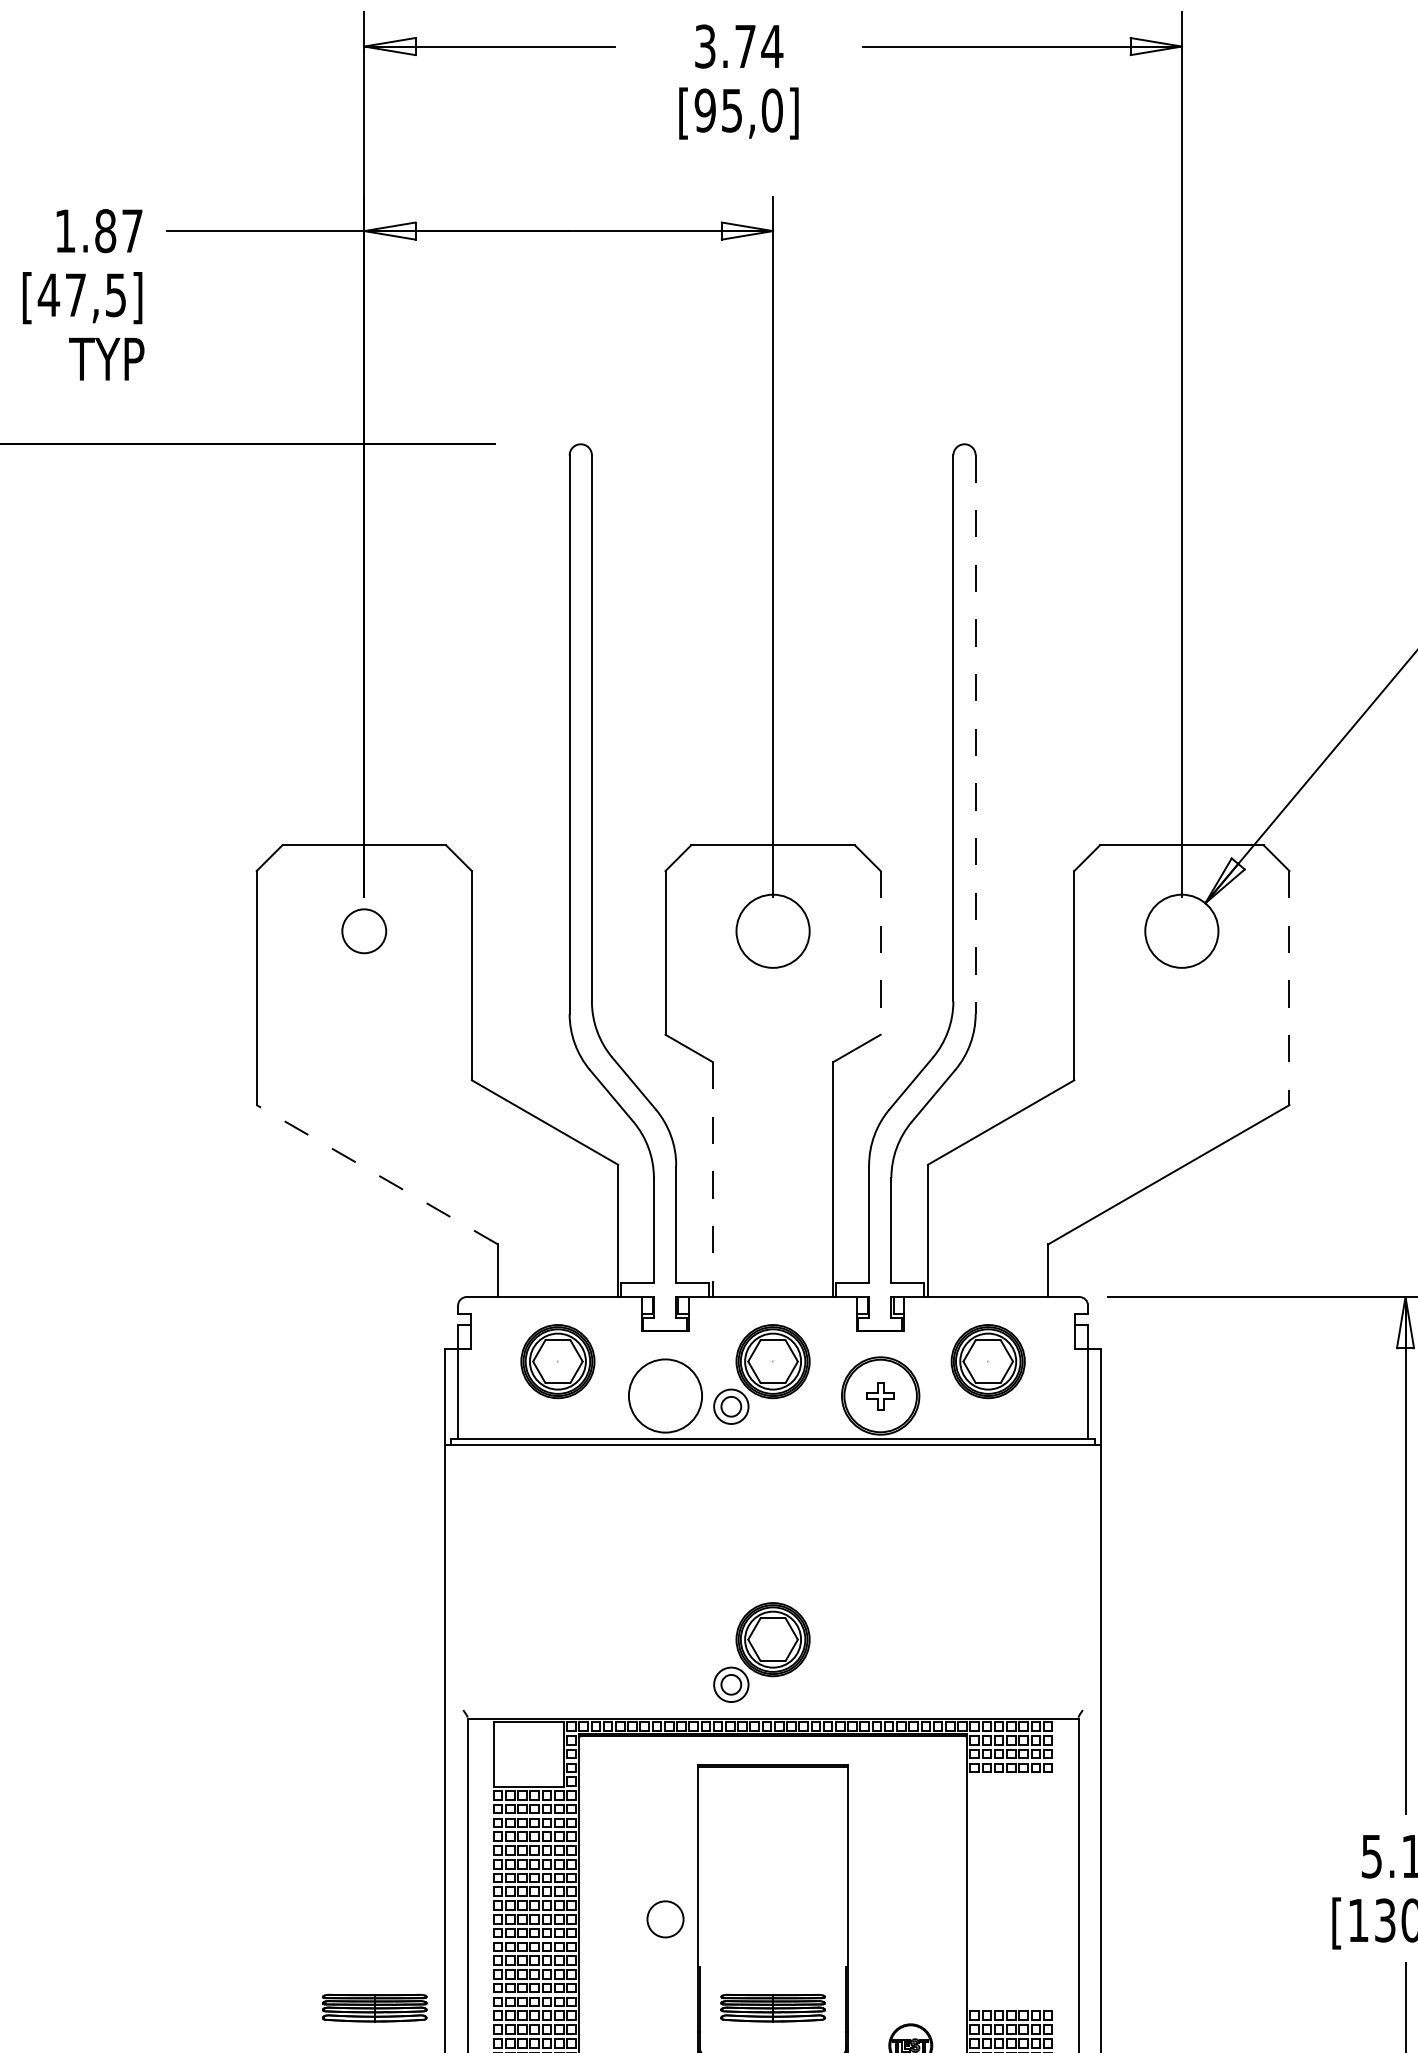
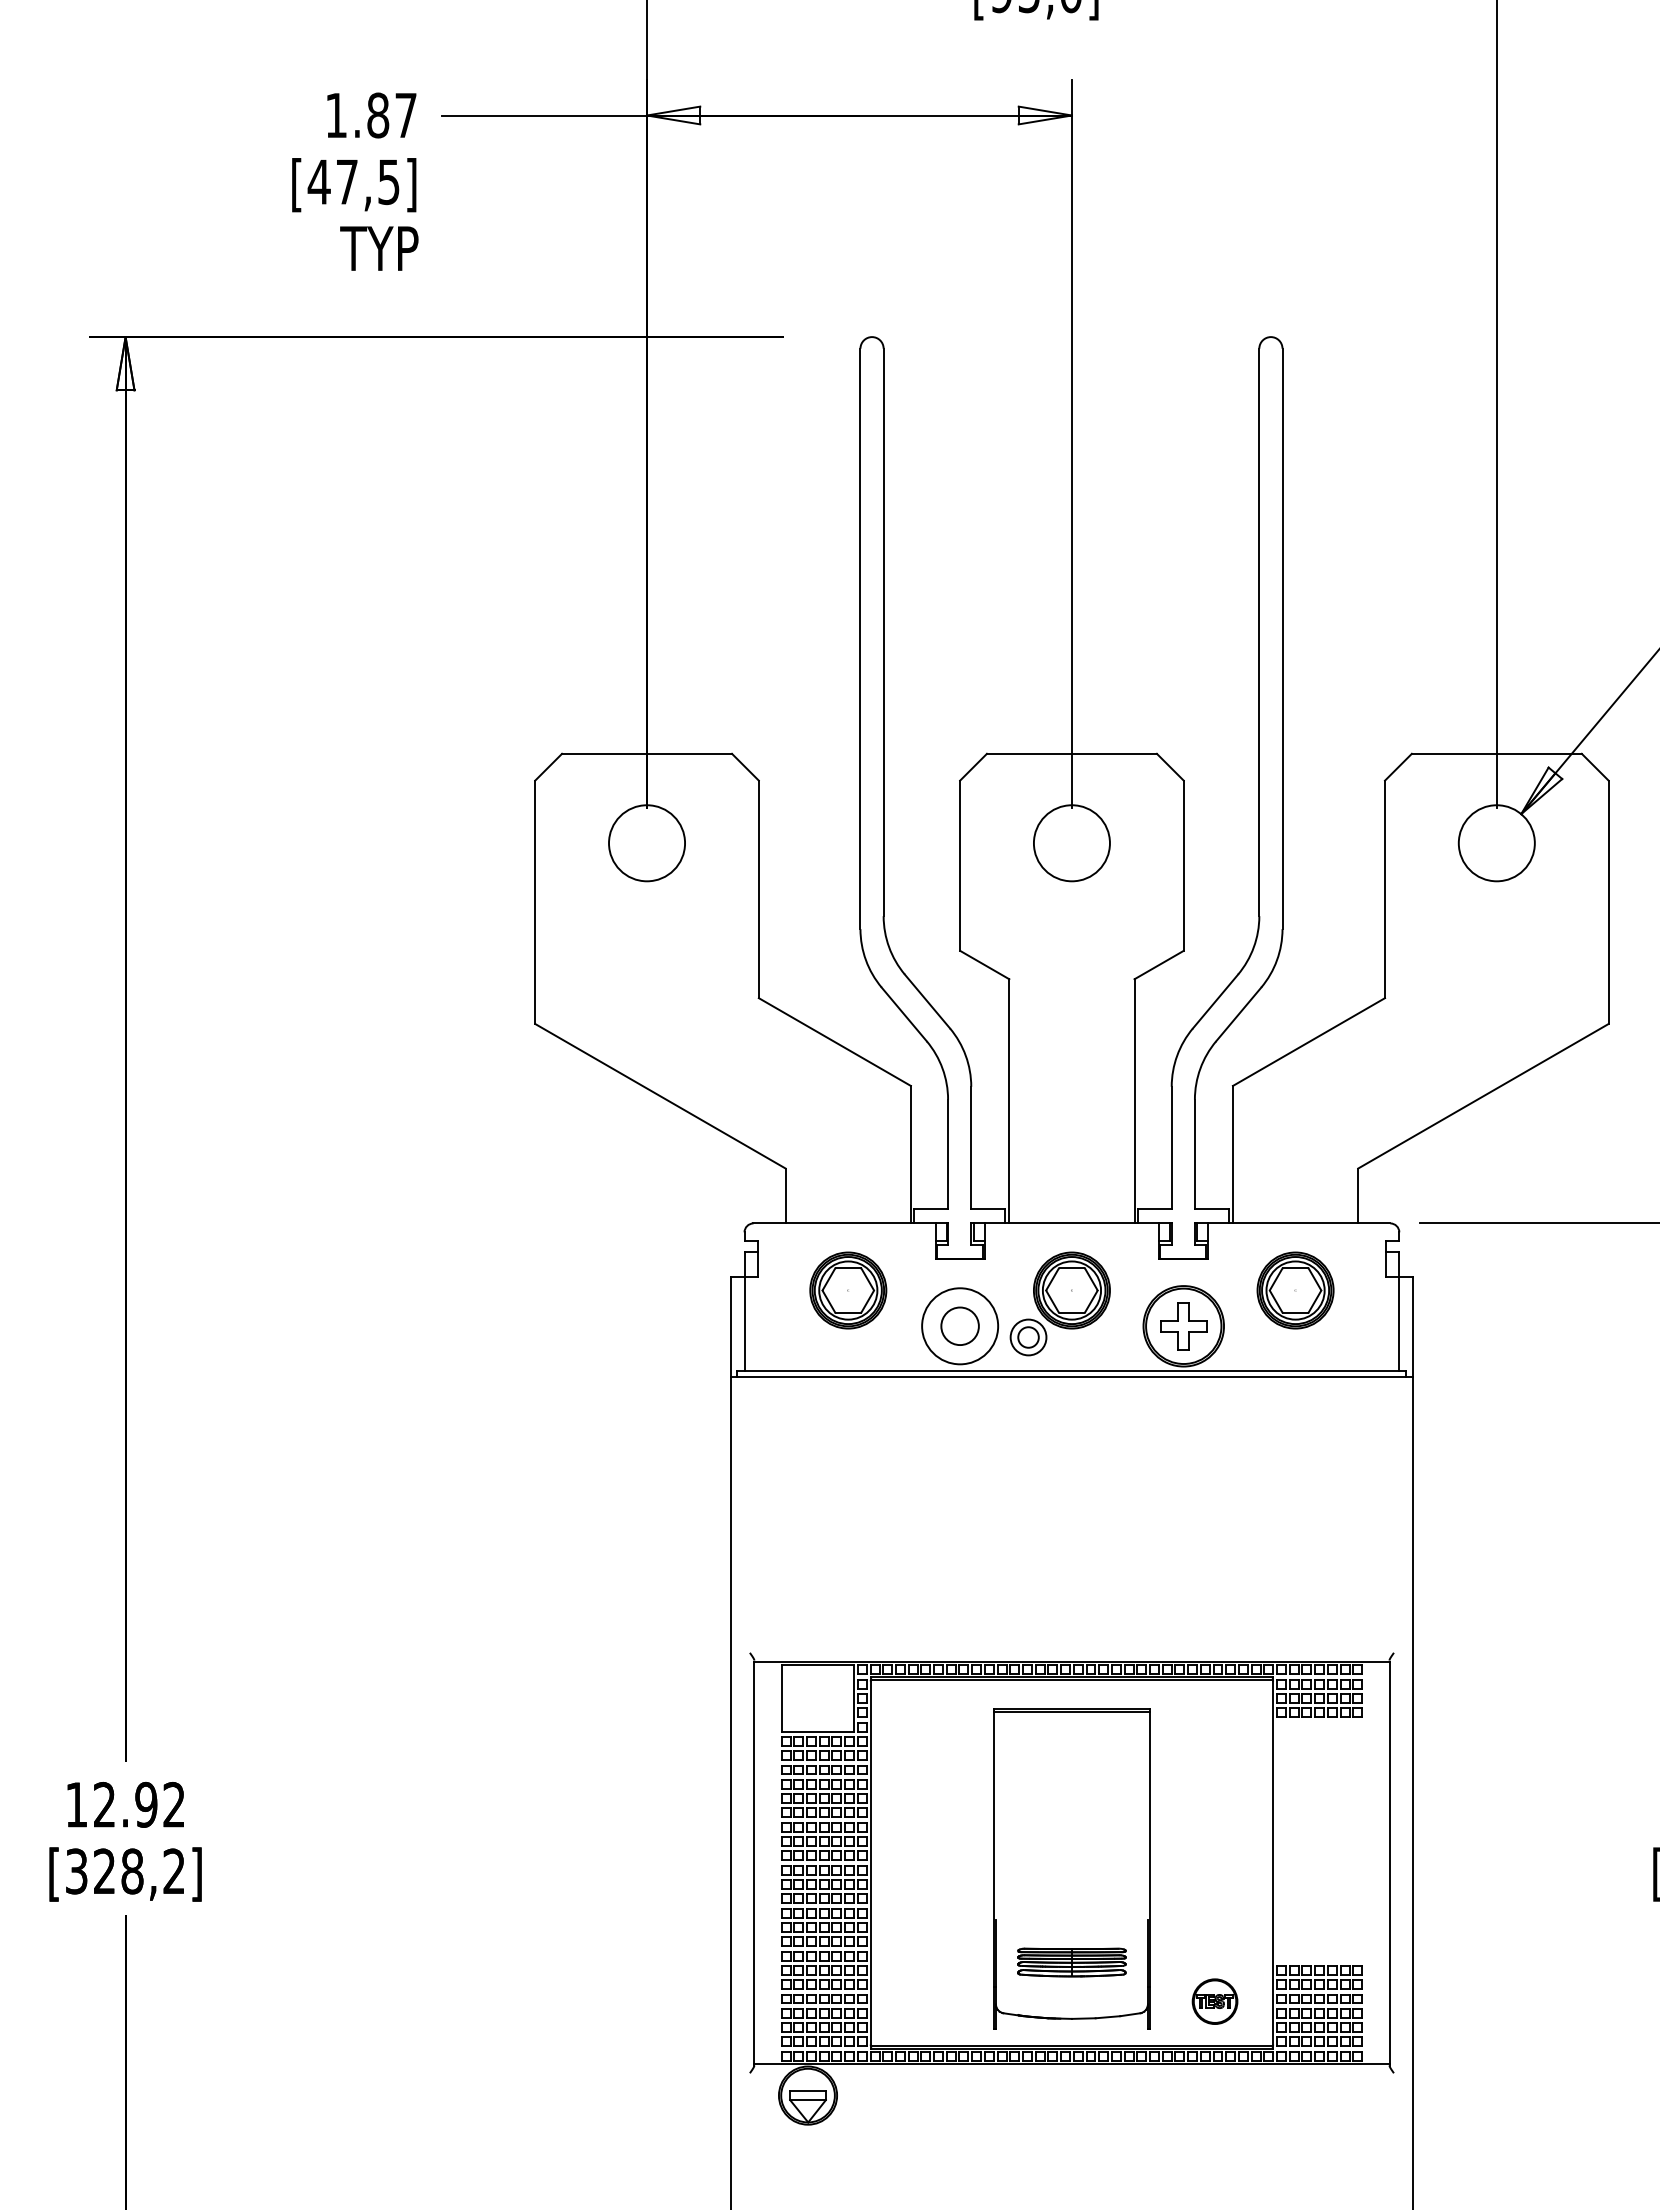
line: (975, 735) -> (1282, 639), dashed -> solid
circle: (364, 931) -> (647, 843), size x1.67
line: (880, 953) -> (1183, 866), dashed -> solid
line: (1289, 988) -> (1608, 902), dashed -> solid
line: (377, 1174) -> (660, 1096), dashed -> solid
line: (713, 1179) -> (1009, 1101), dashed -> solid
part: (880, 1396) -> (1183, 1326), size x1.67
part: (761, 1652) -> (1059, 1592), removed
circle: (664, 1918) -> (959, 1325), moved
part: (374, 2008) -> (657, 1962), removed

